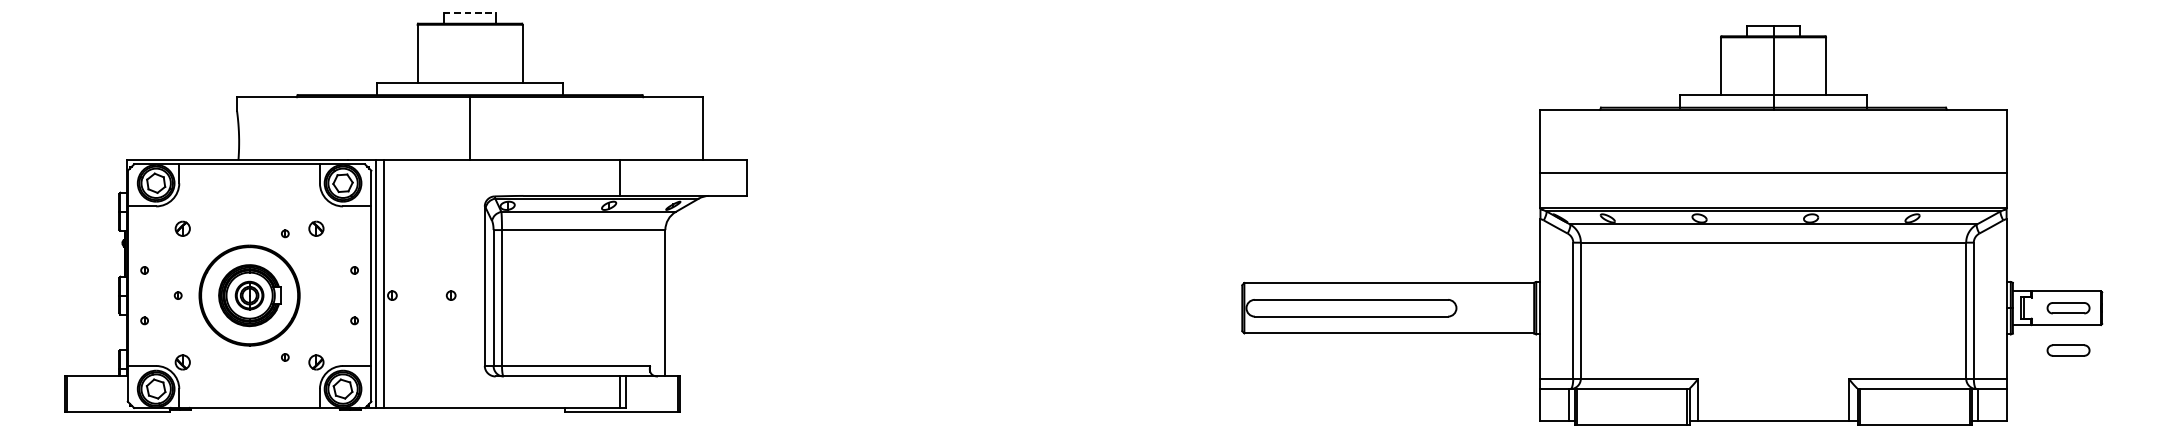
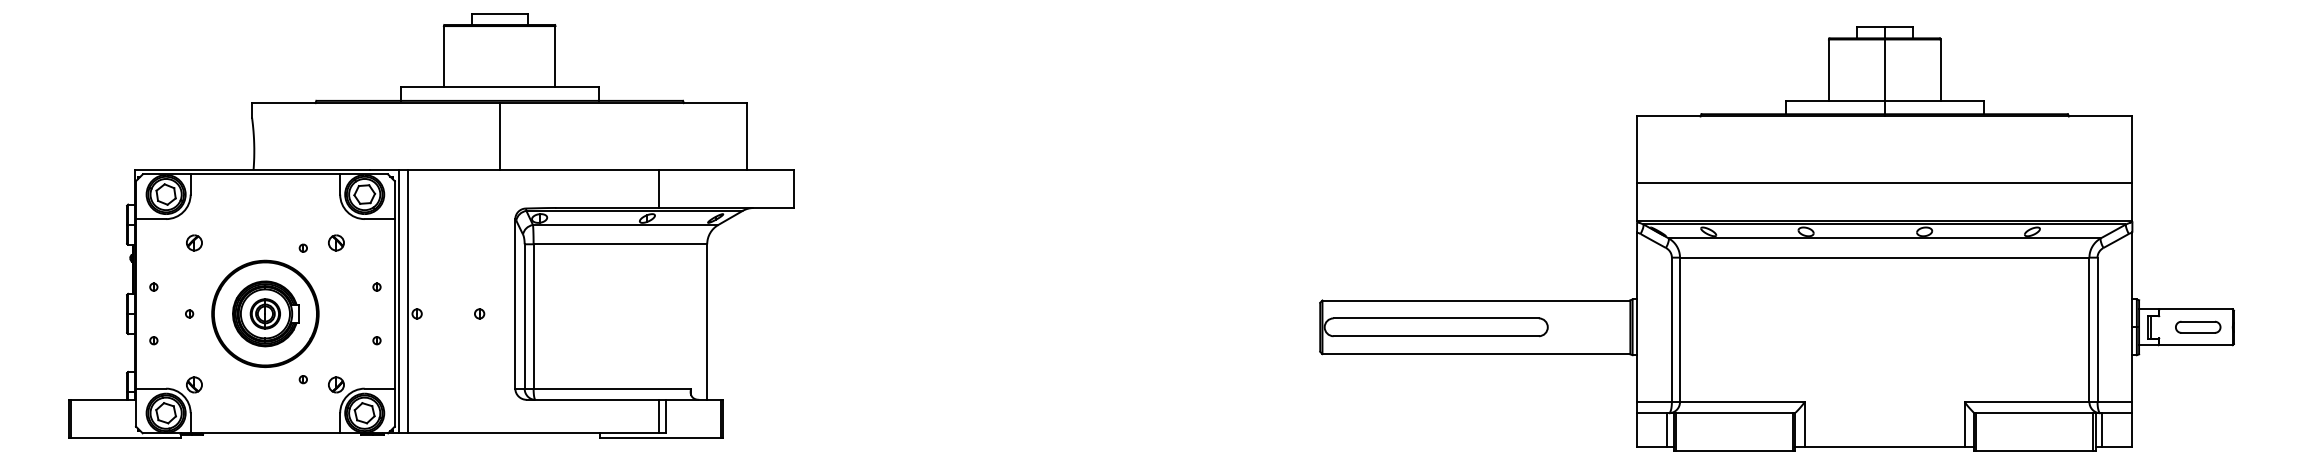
line: (469, 12) -> (499, 13), dashed -> solid
part: (2068, 349) -> (2198, 371), removed

